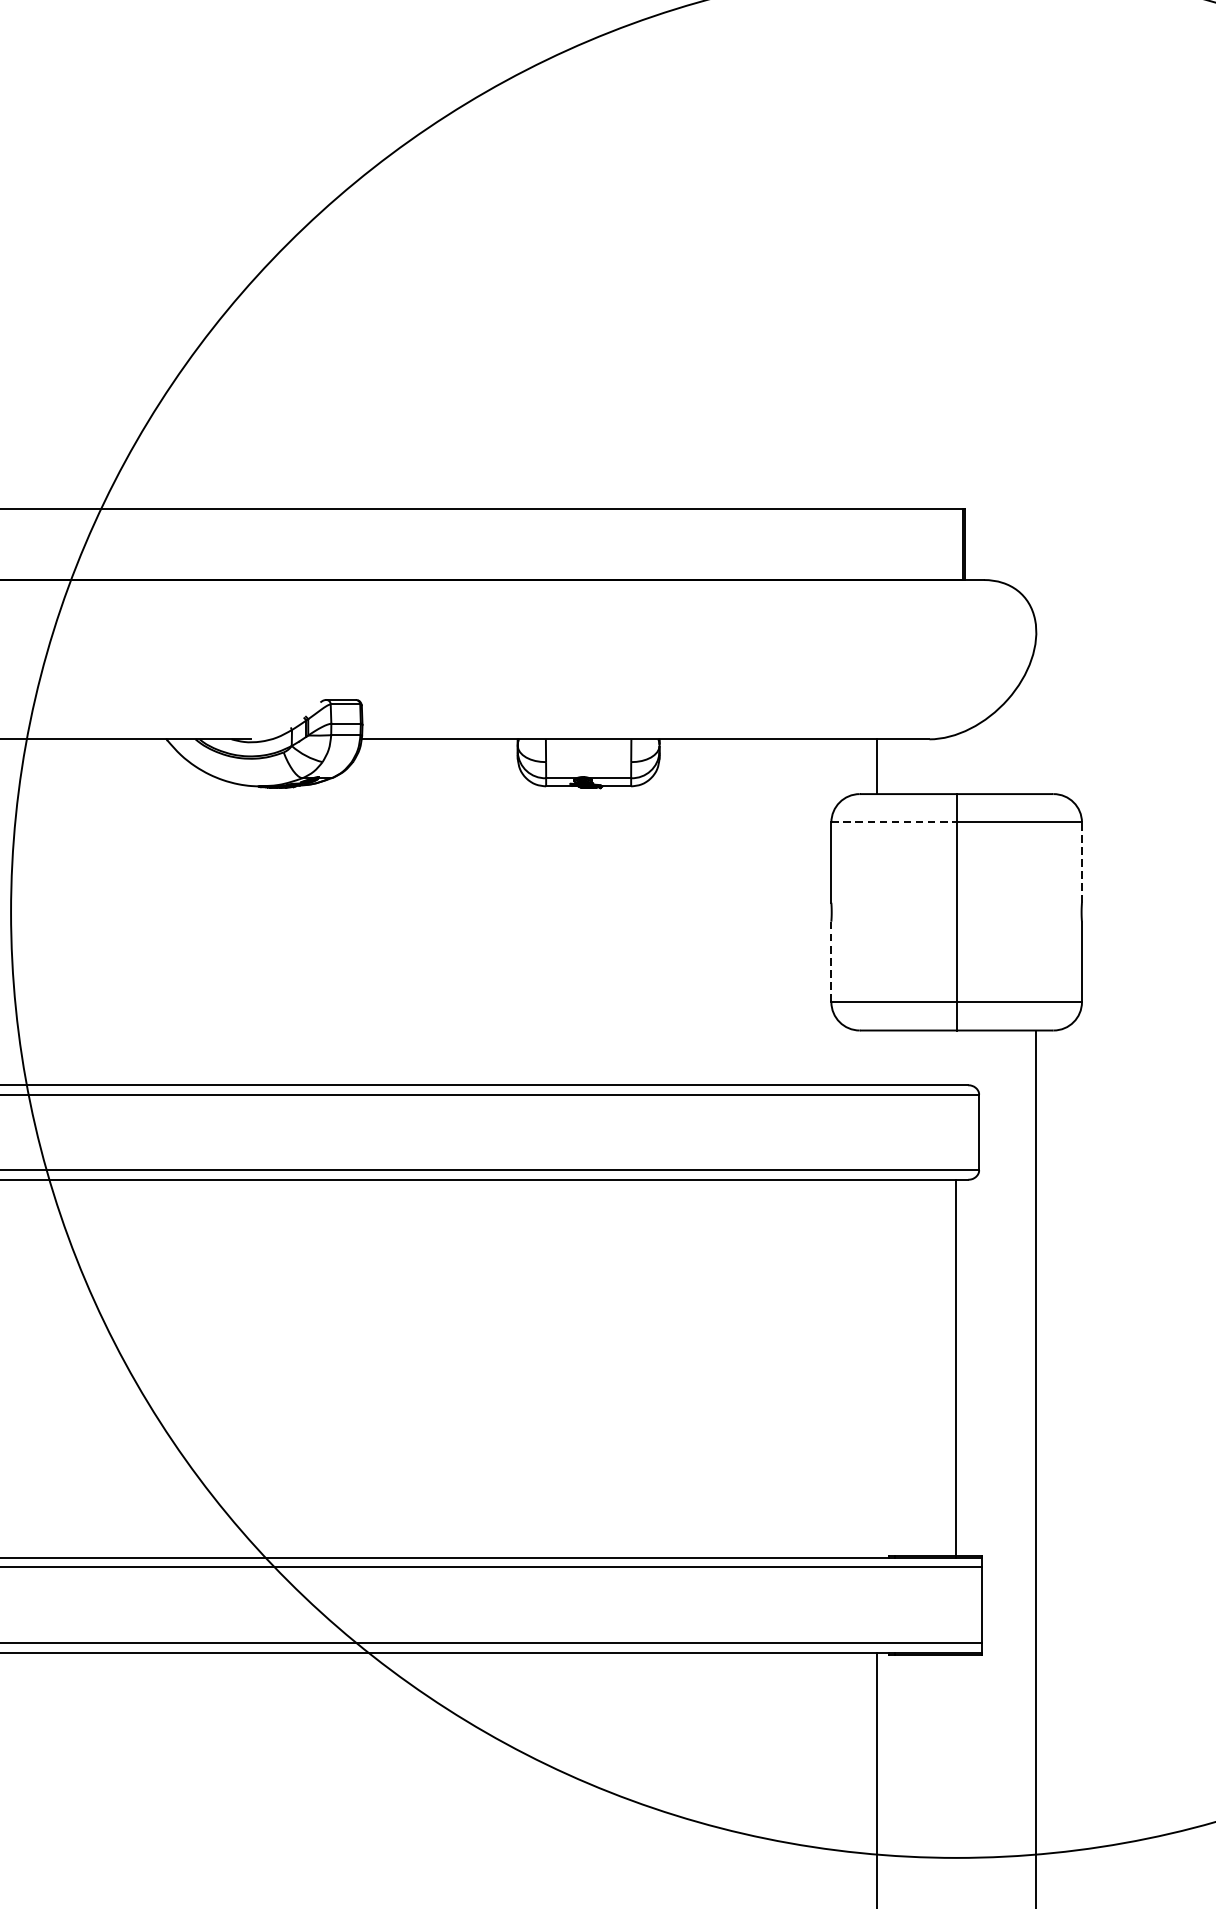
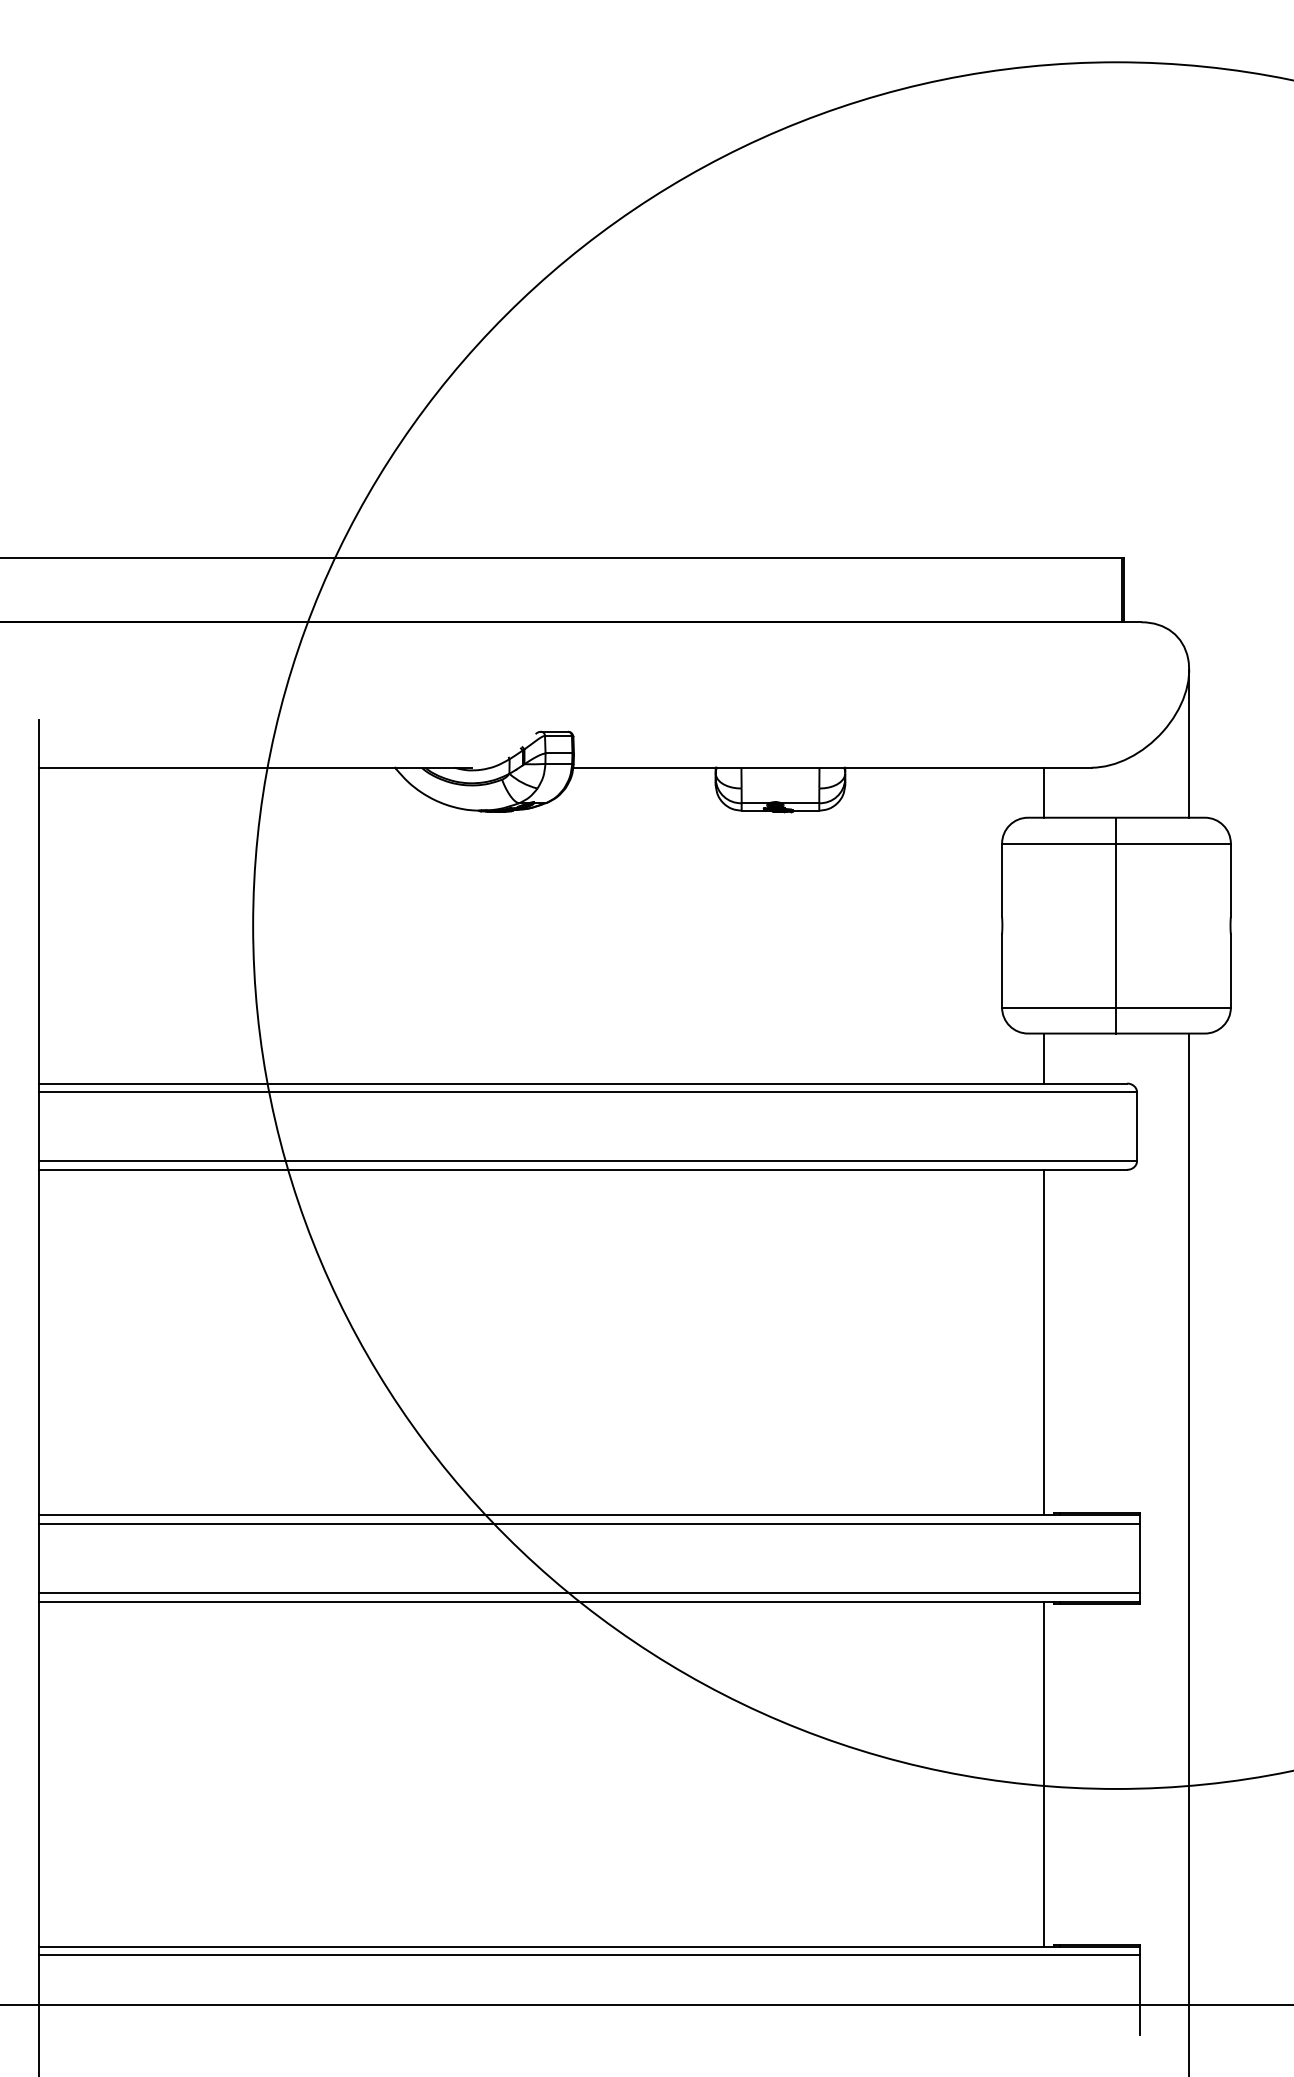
line: (1036, 712) -> (1189, 743), added
line: (894, 822) -> (1059, 843), dashed -> solid
line: (1081, 862) -> (1230, 880), dashed -> solid
line: (831, 961) -> (1002, 970), dashed -> solid
line: (876, 1057) -> (1043, 1058), added
line: (955, 1368) -> (1043, 1342), moved

